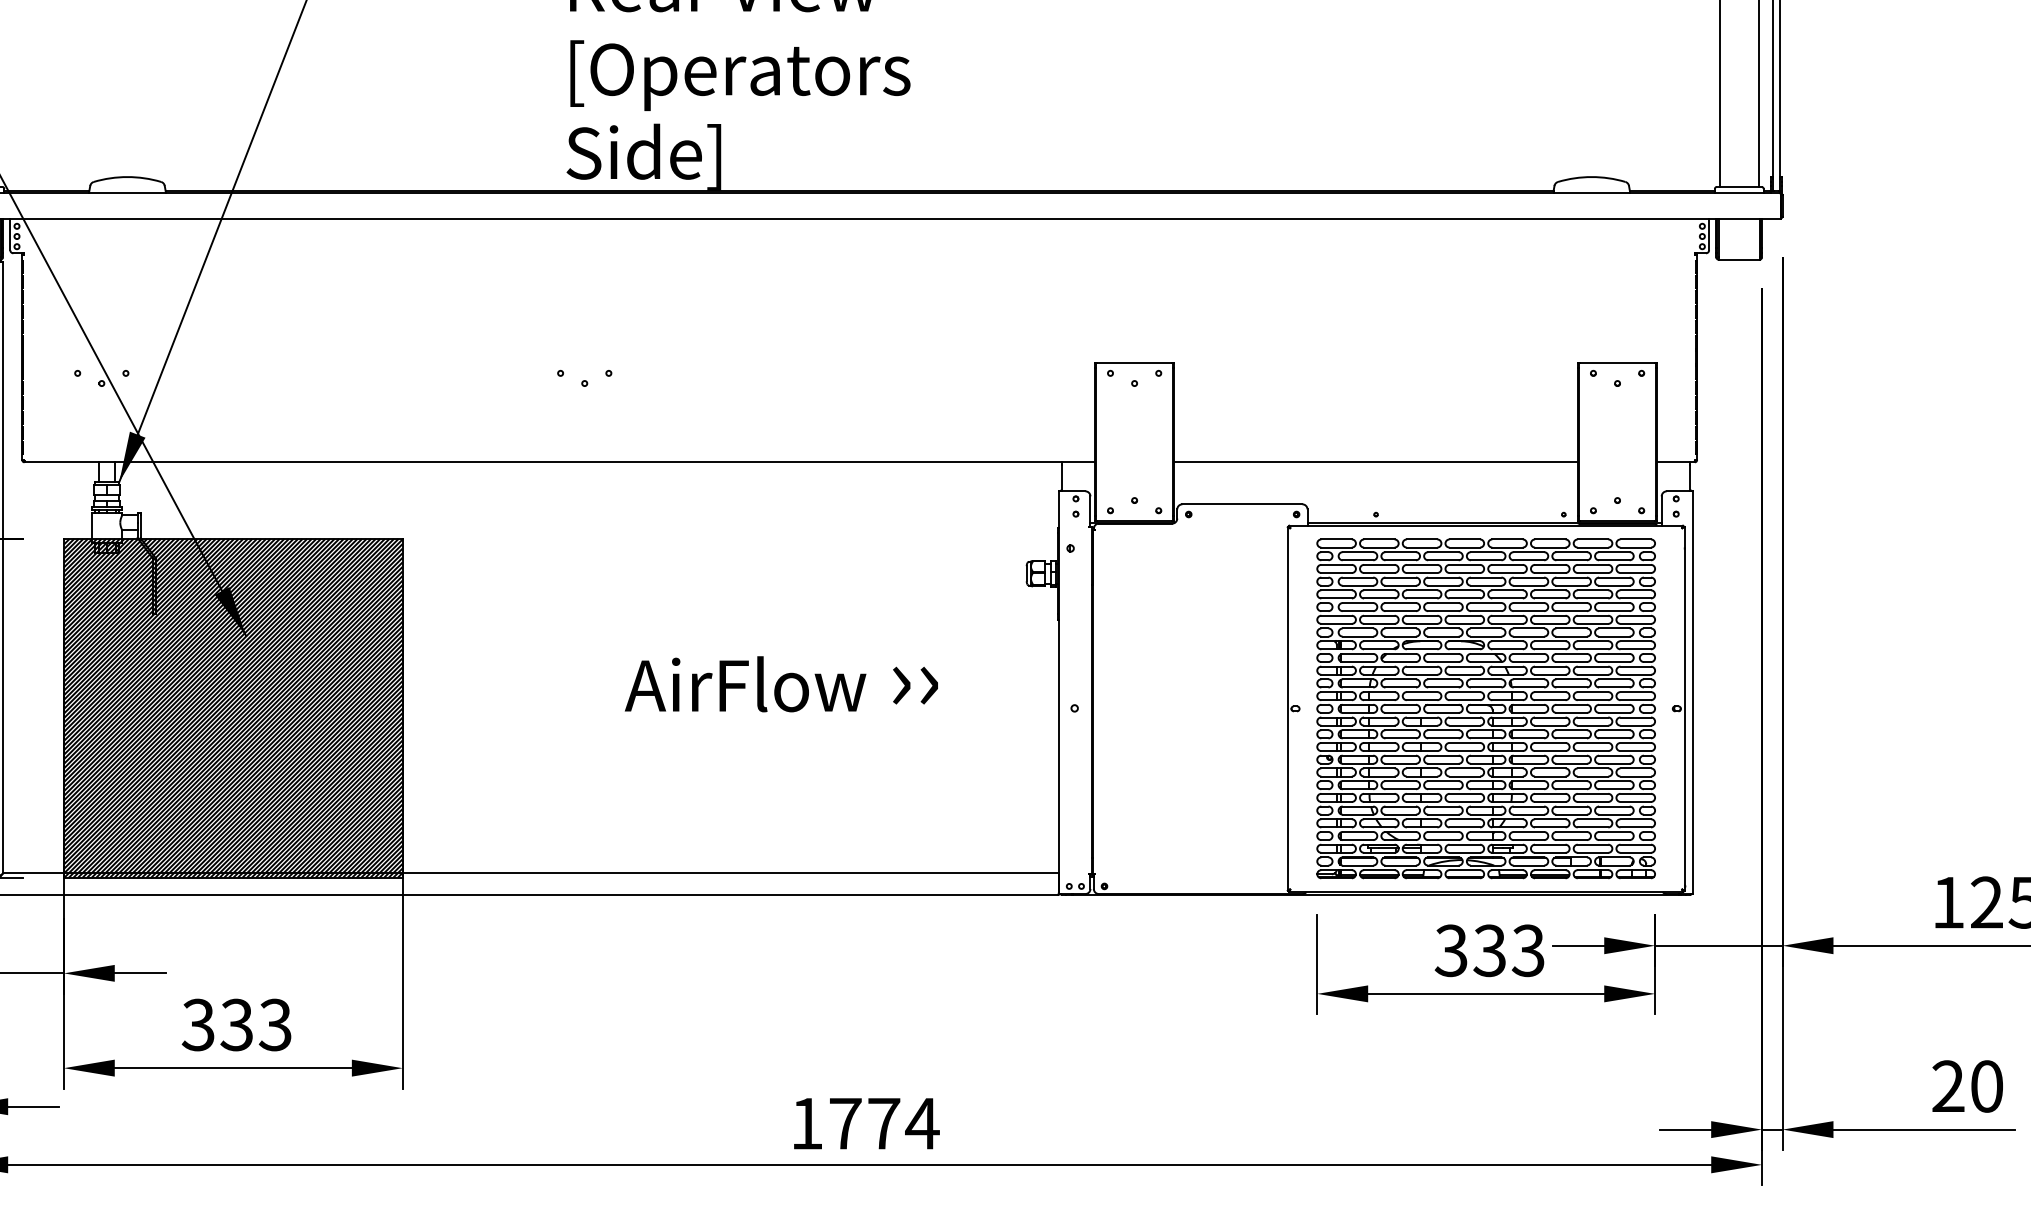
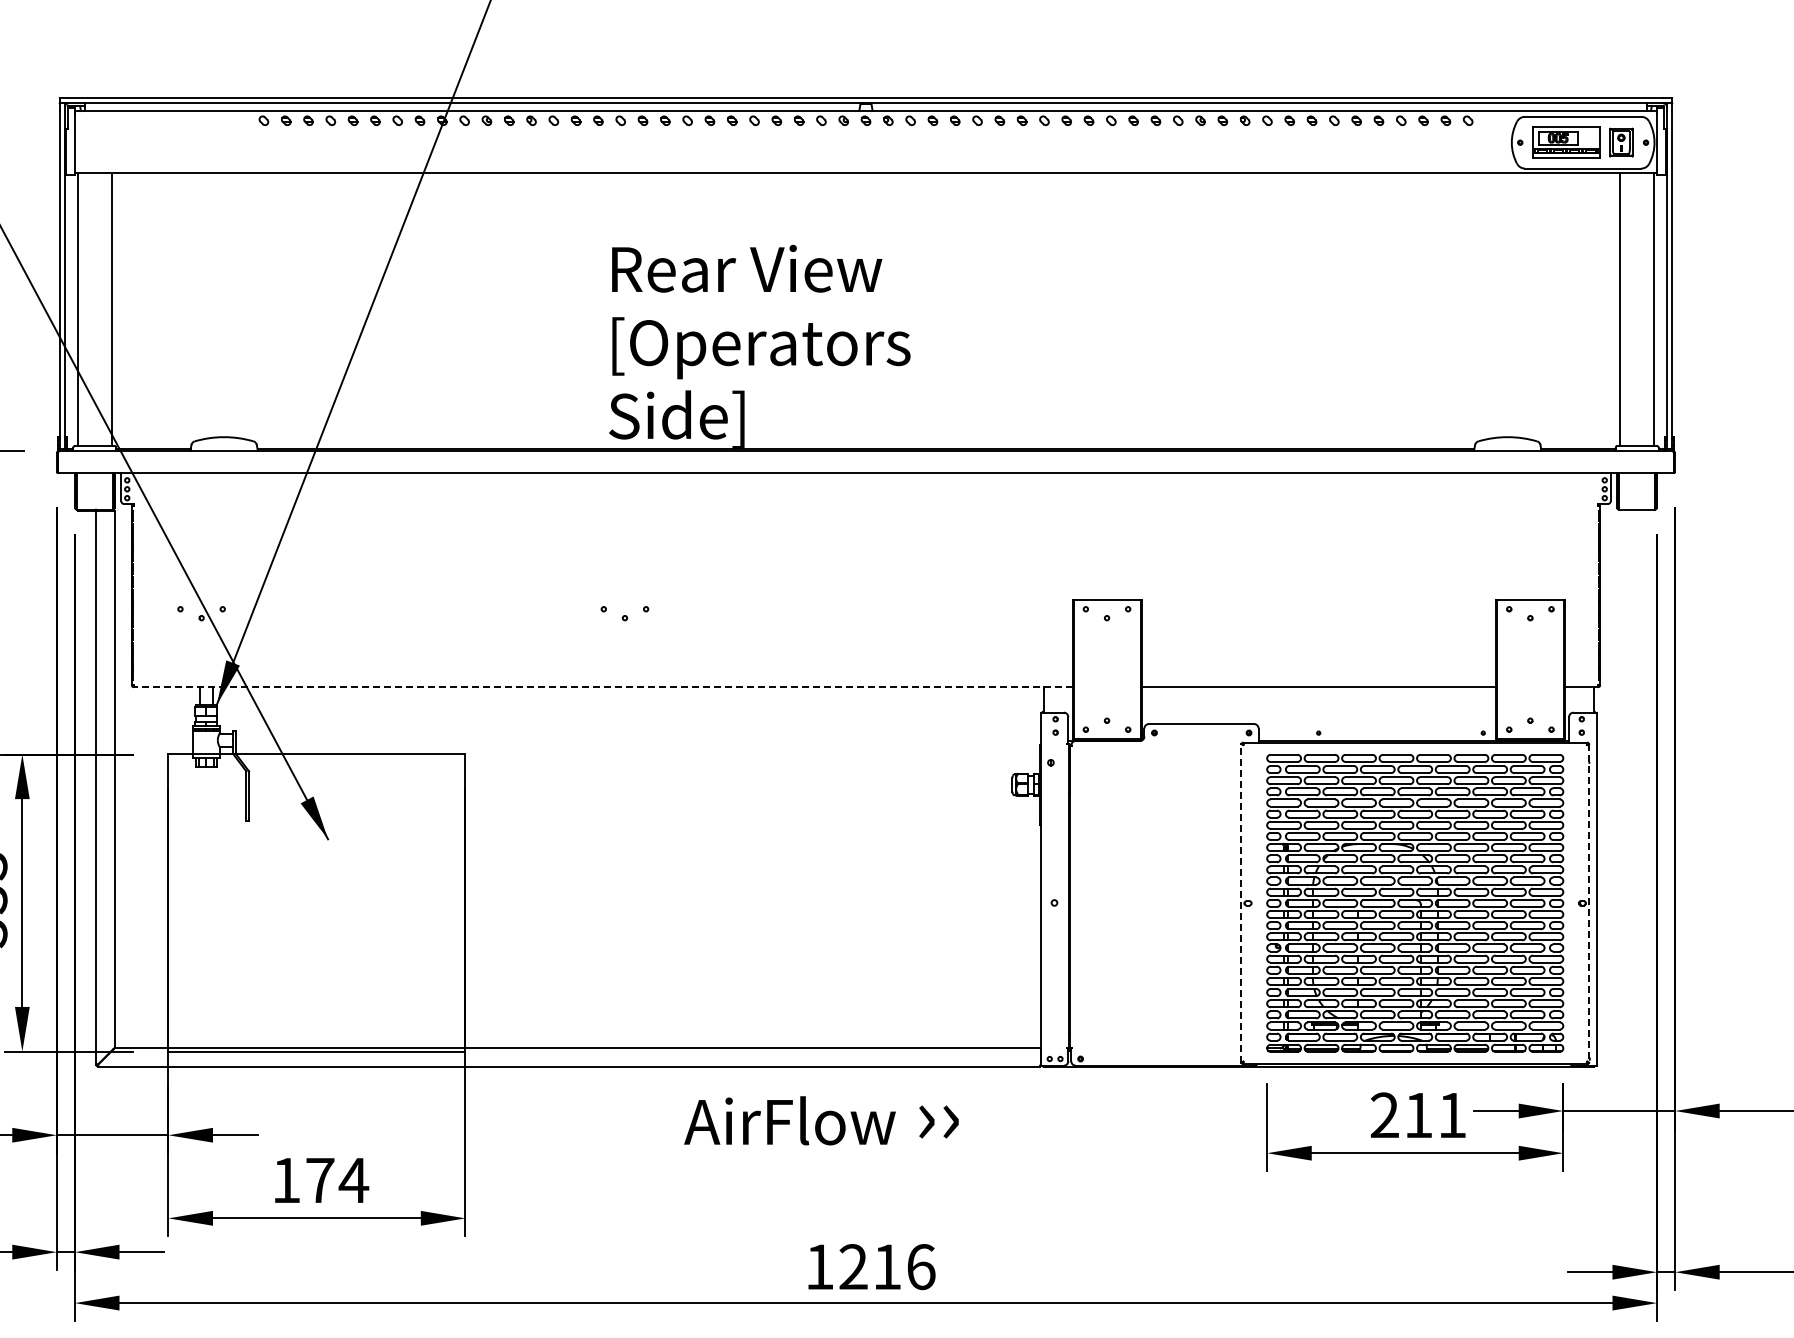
line: (559, 462) -> (602, 687), solid -> dashed
text: (781, 683) -> (821, 1120), moved
hatch: (232, 707) -> (316, 902), removed
line: (1288, 707) -> (1241, 902), solid -> dashed
line: (1684, 709) -> (1589, 903), solid -> dashed
text: (1489, 950) -> (1418, 1115), 333 -> 211
text: (237, 1024) -> (320, 1180), 333 -> 174
text: (884, 1124) -> (887, 1267), 1774 -> 1216

